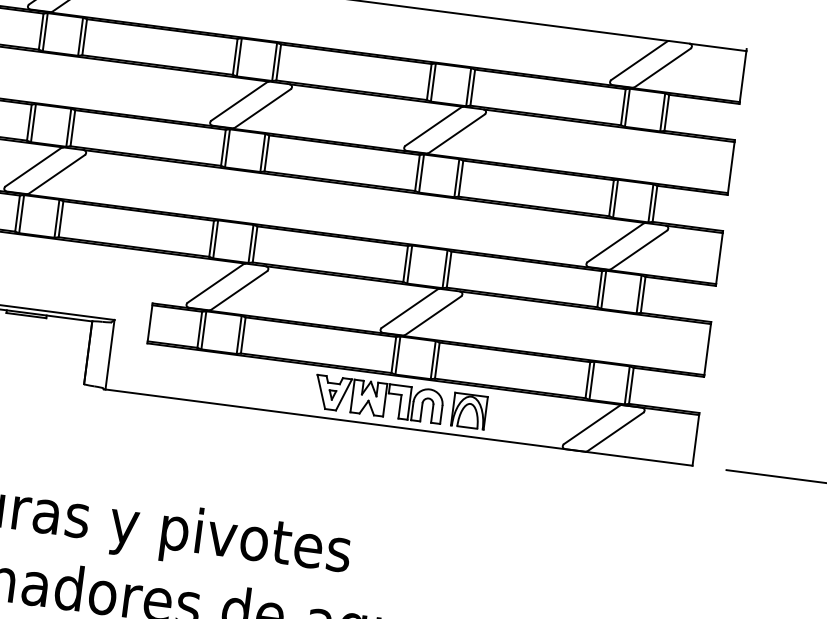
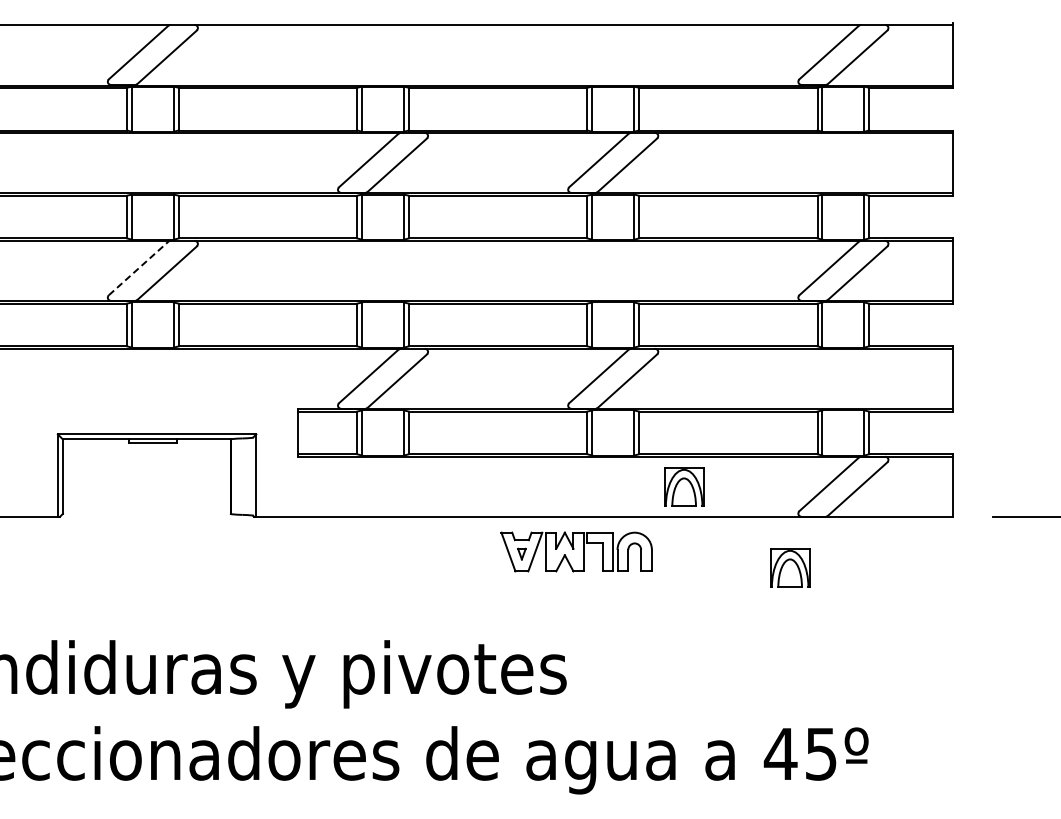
line: (34, 167) -> (139, 268), solid -> dashed
part: (378, 398) -> (576, 551), moved
part: (550, 490) -> (790, 567), added

